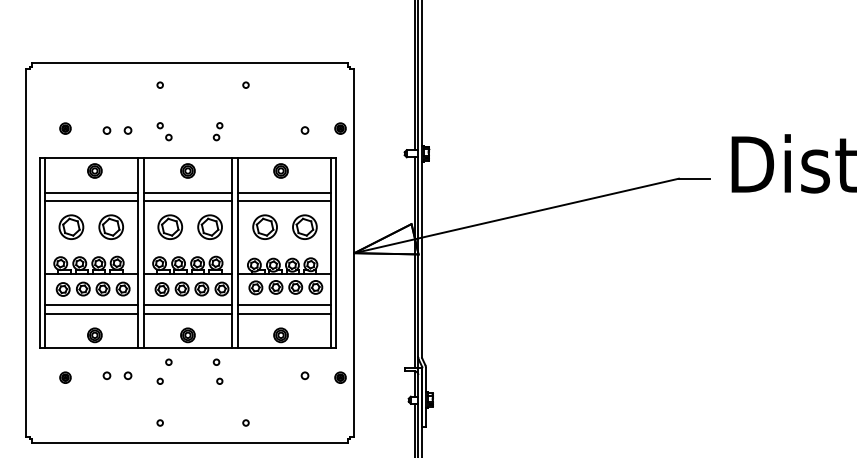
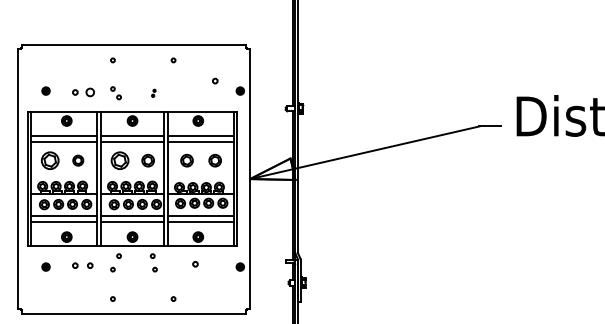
circle: (127, 130) -> (89, 92), size x1.6
circle: (304, 130) -> (214, 81), moved
part: (217, 131) -> (153, 93), size x0.6
part: (110, 226) -> (77, 160), size x0.6
part: (209, 226) -> (147, 160), size x0.7
part: (264, 226) -> (186, 160), size x0.7
part: (304, 226) -> (214, 160), size x0.7
circle: (304, 375) -> (195, 264), moved

